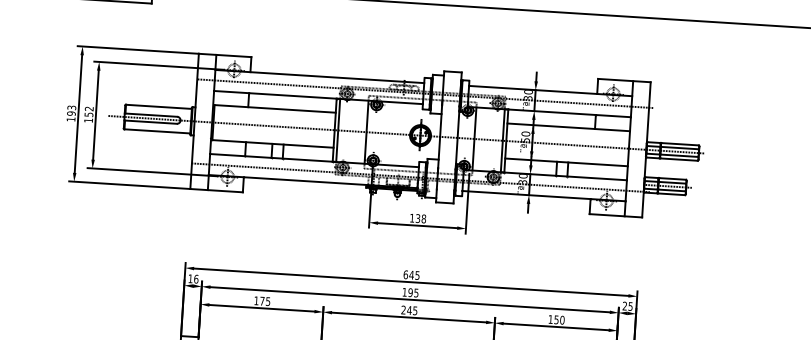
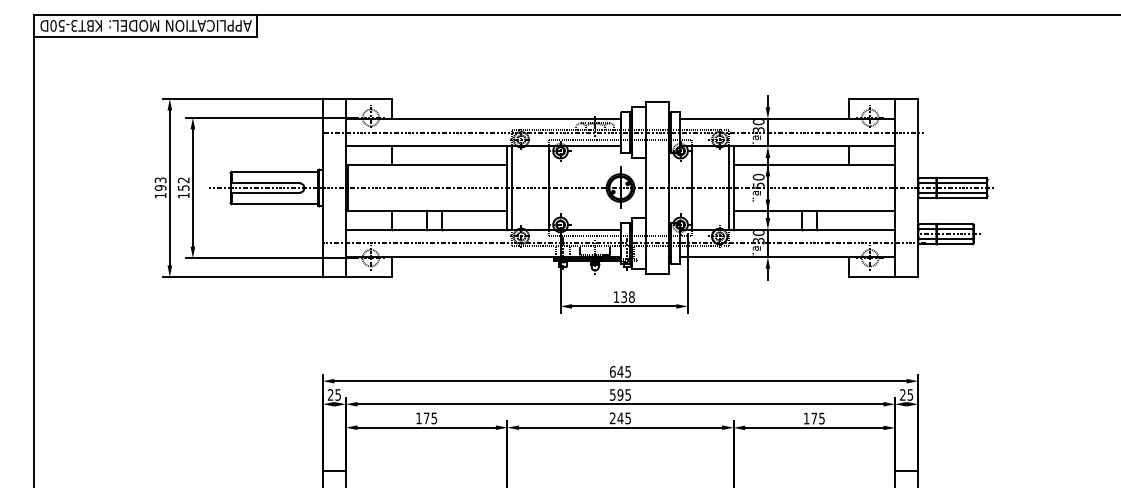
text: (193, 278) -> (334, 394), 16 -> 25
text: (404, 291) -> (612, 394), 195 -> 595
text: (558, 319) -> (817, 418), 150 -> 175

